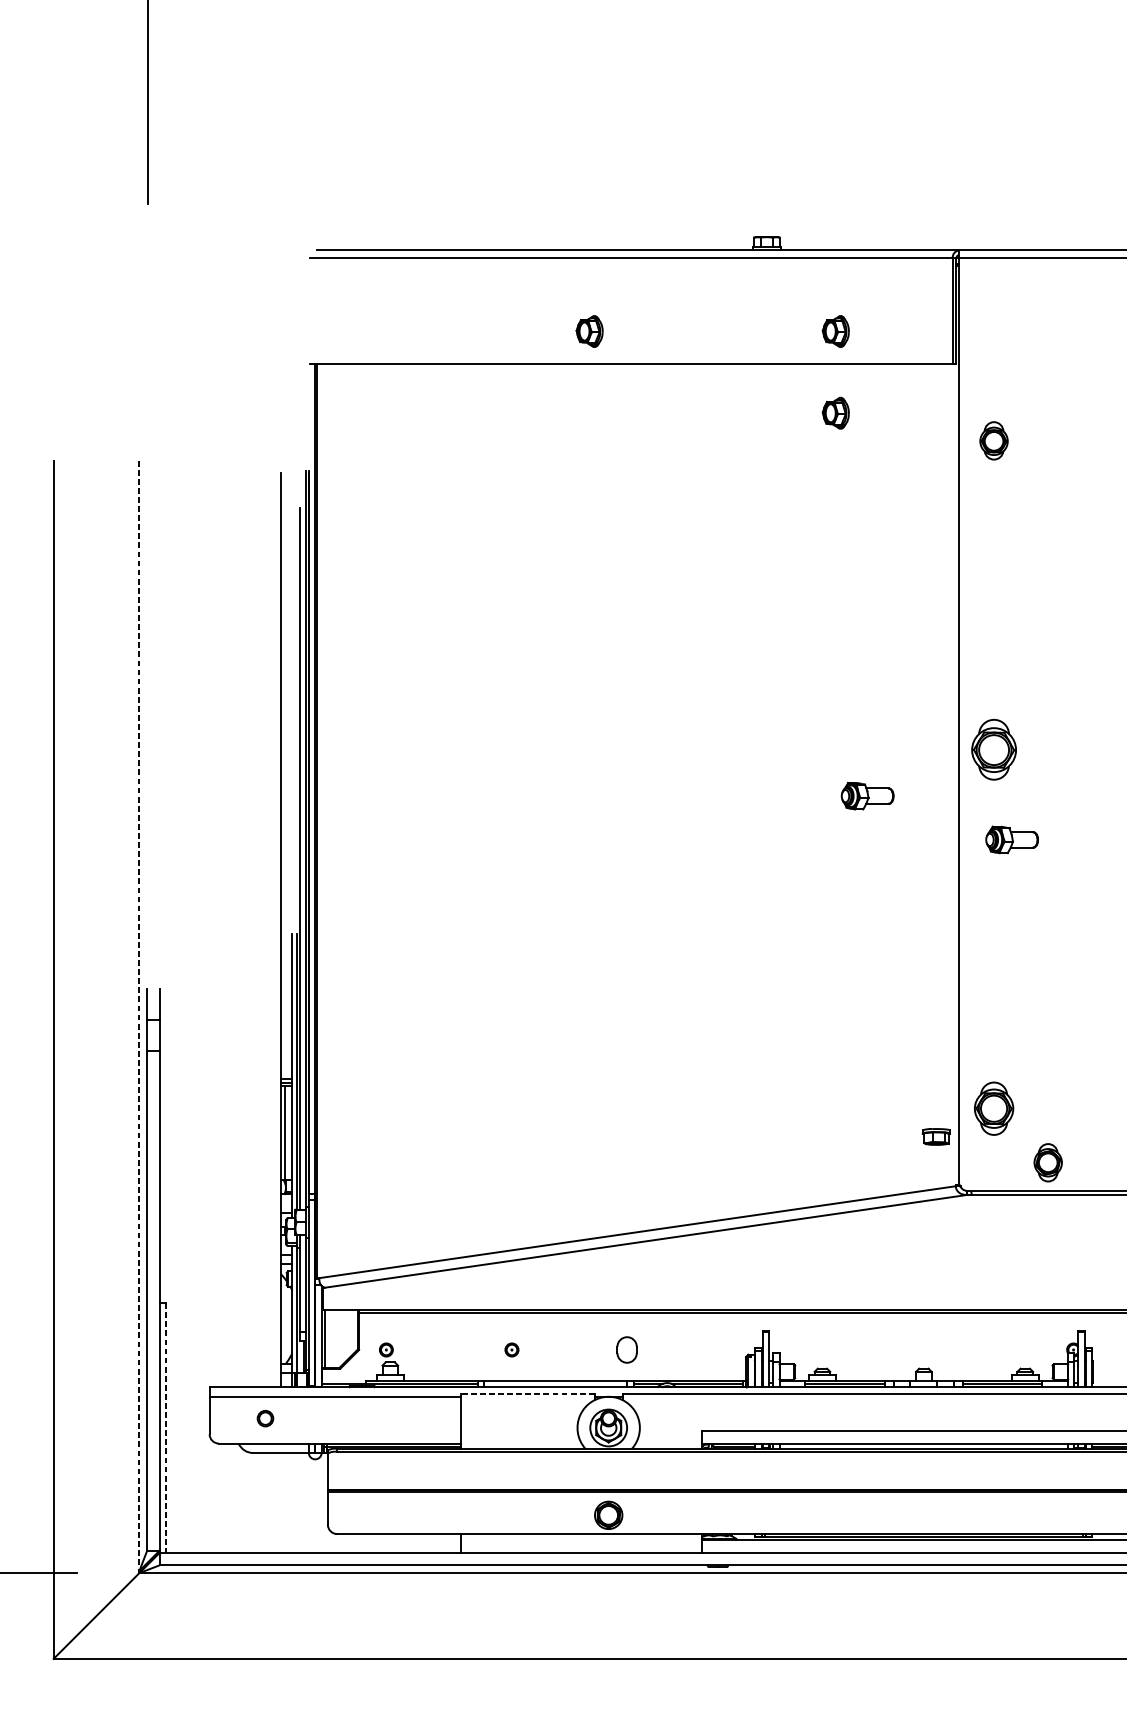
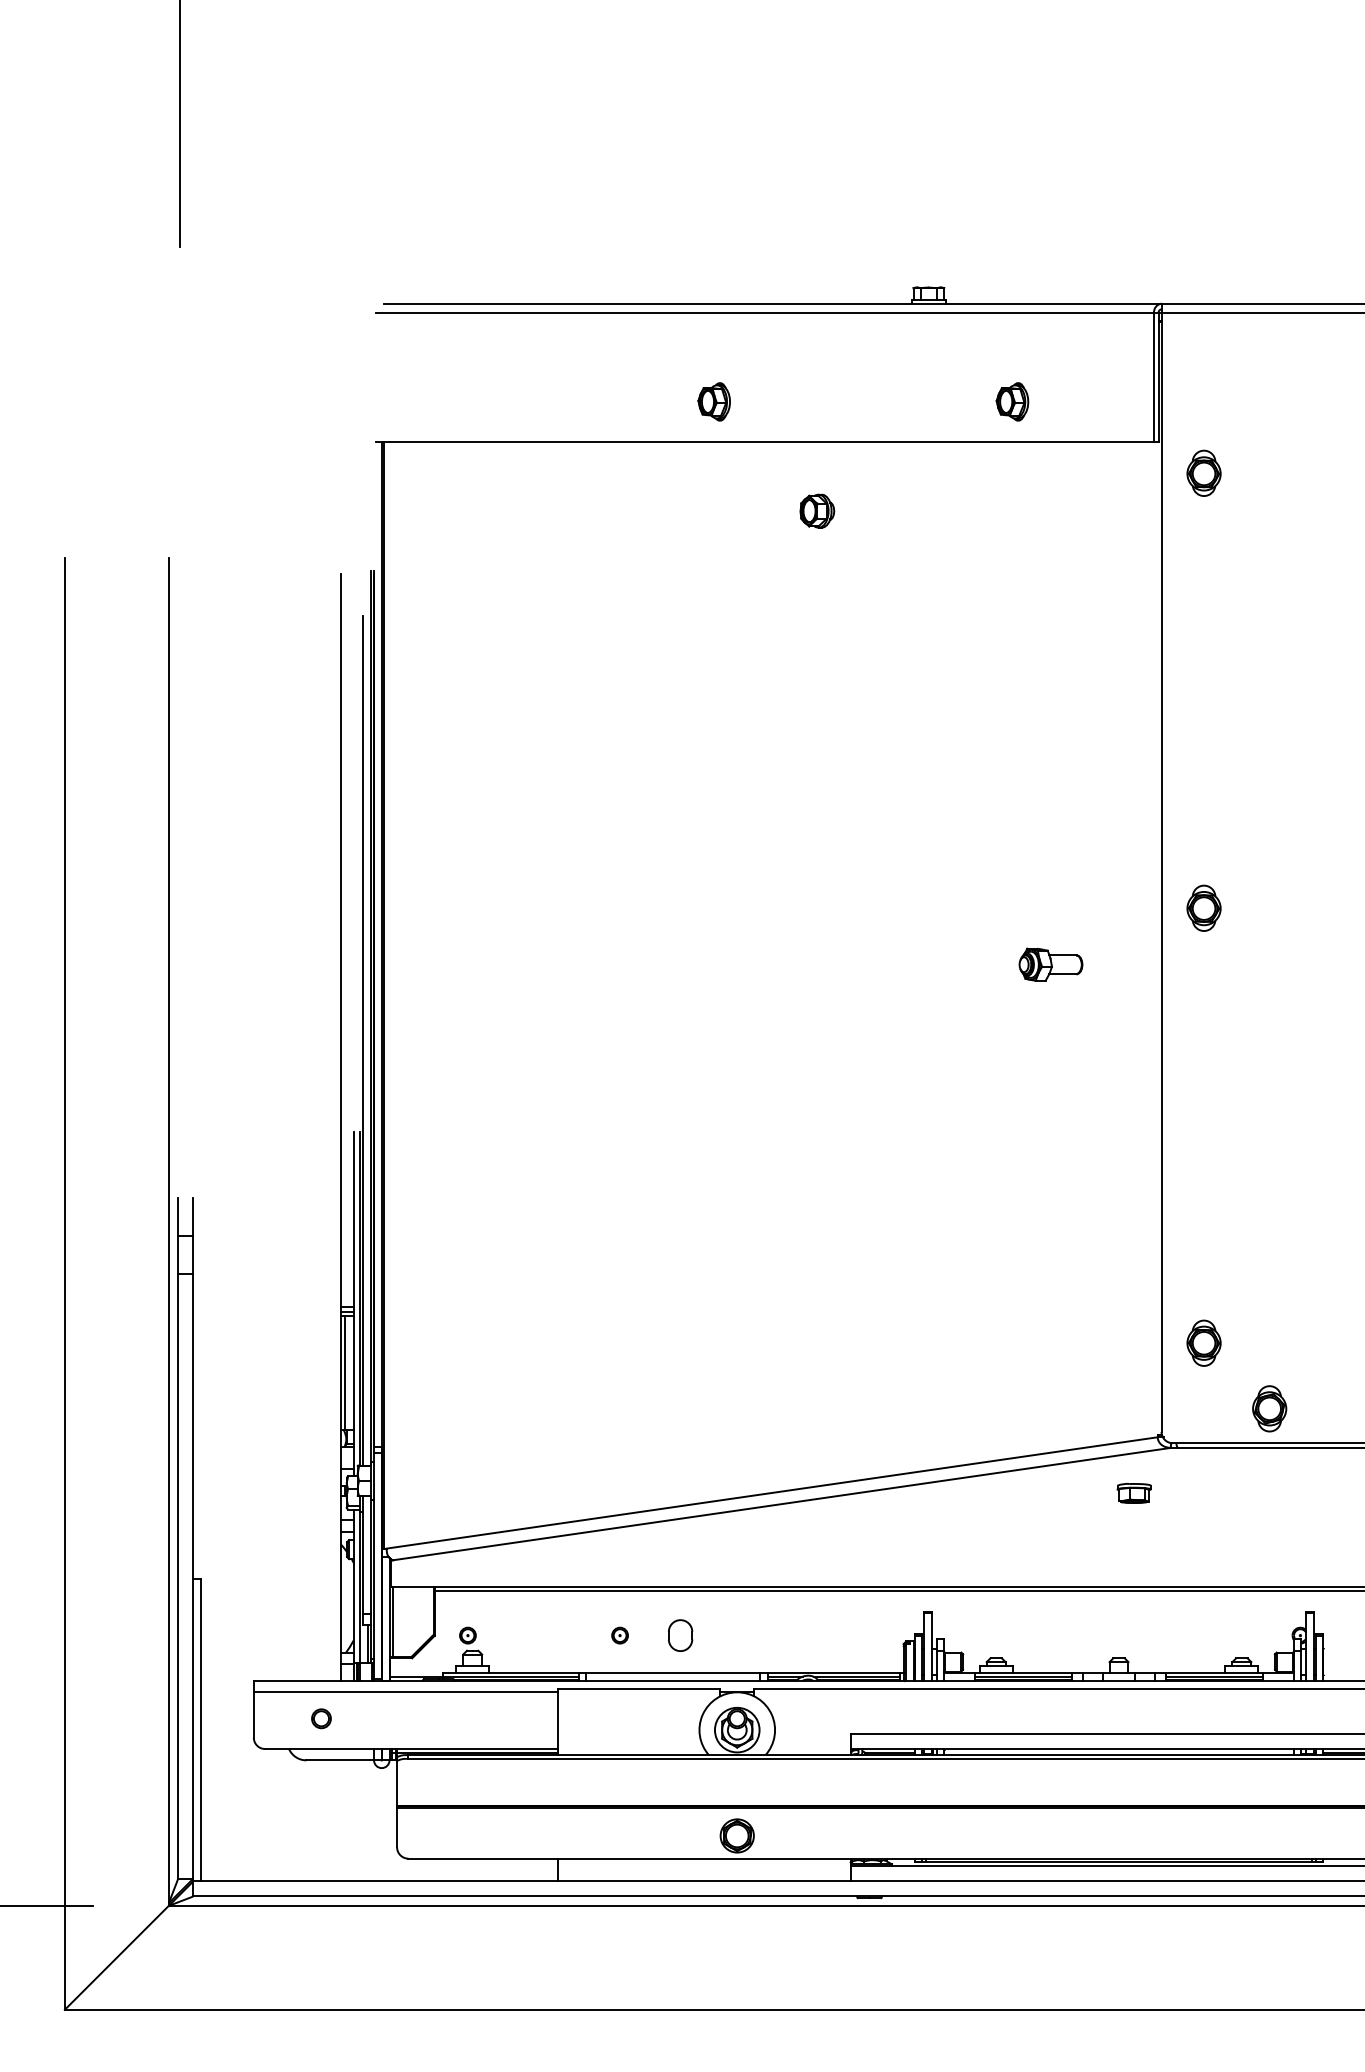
part: (835, 412) -> (1012, 500), removed
part: (674, 421) -> (817, 510), added
part: (993, 440) -> (1203, 472), moved
part: (993, 748) -> (1203, 907), size x0.62
part: (1011, 839) -> (1225, 1017), removed
line: (139, 1016) -> (168, 1231), dashed -> solid
part: (993, 1108) -> (1203, 1342), size x0.71
part: (935, 1136) -> (1133, 1493), moved
part: (627, 1349) -> (680, 1635), moved
line: (527, 1393) -> (638, 1688), dashed -> solid
line: (165, 1428) -> (200, 1730), dashed -> solid

